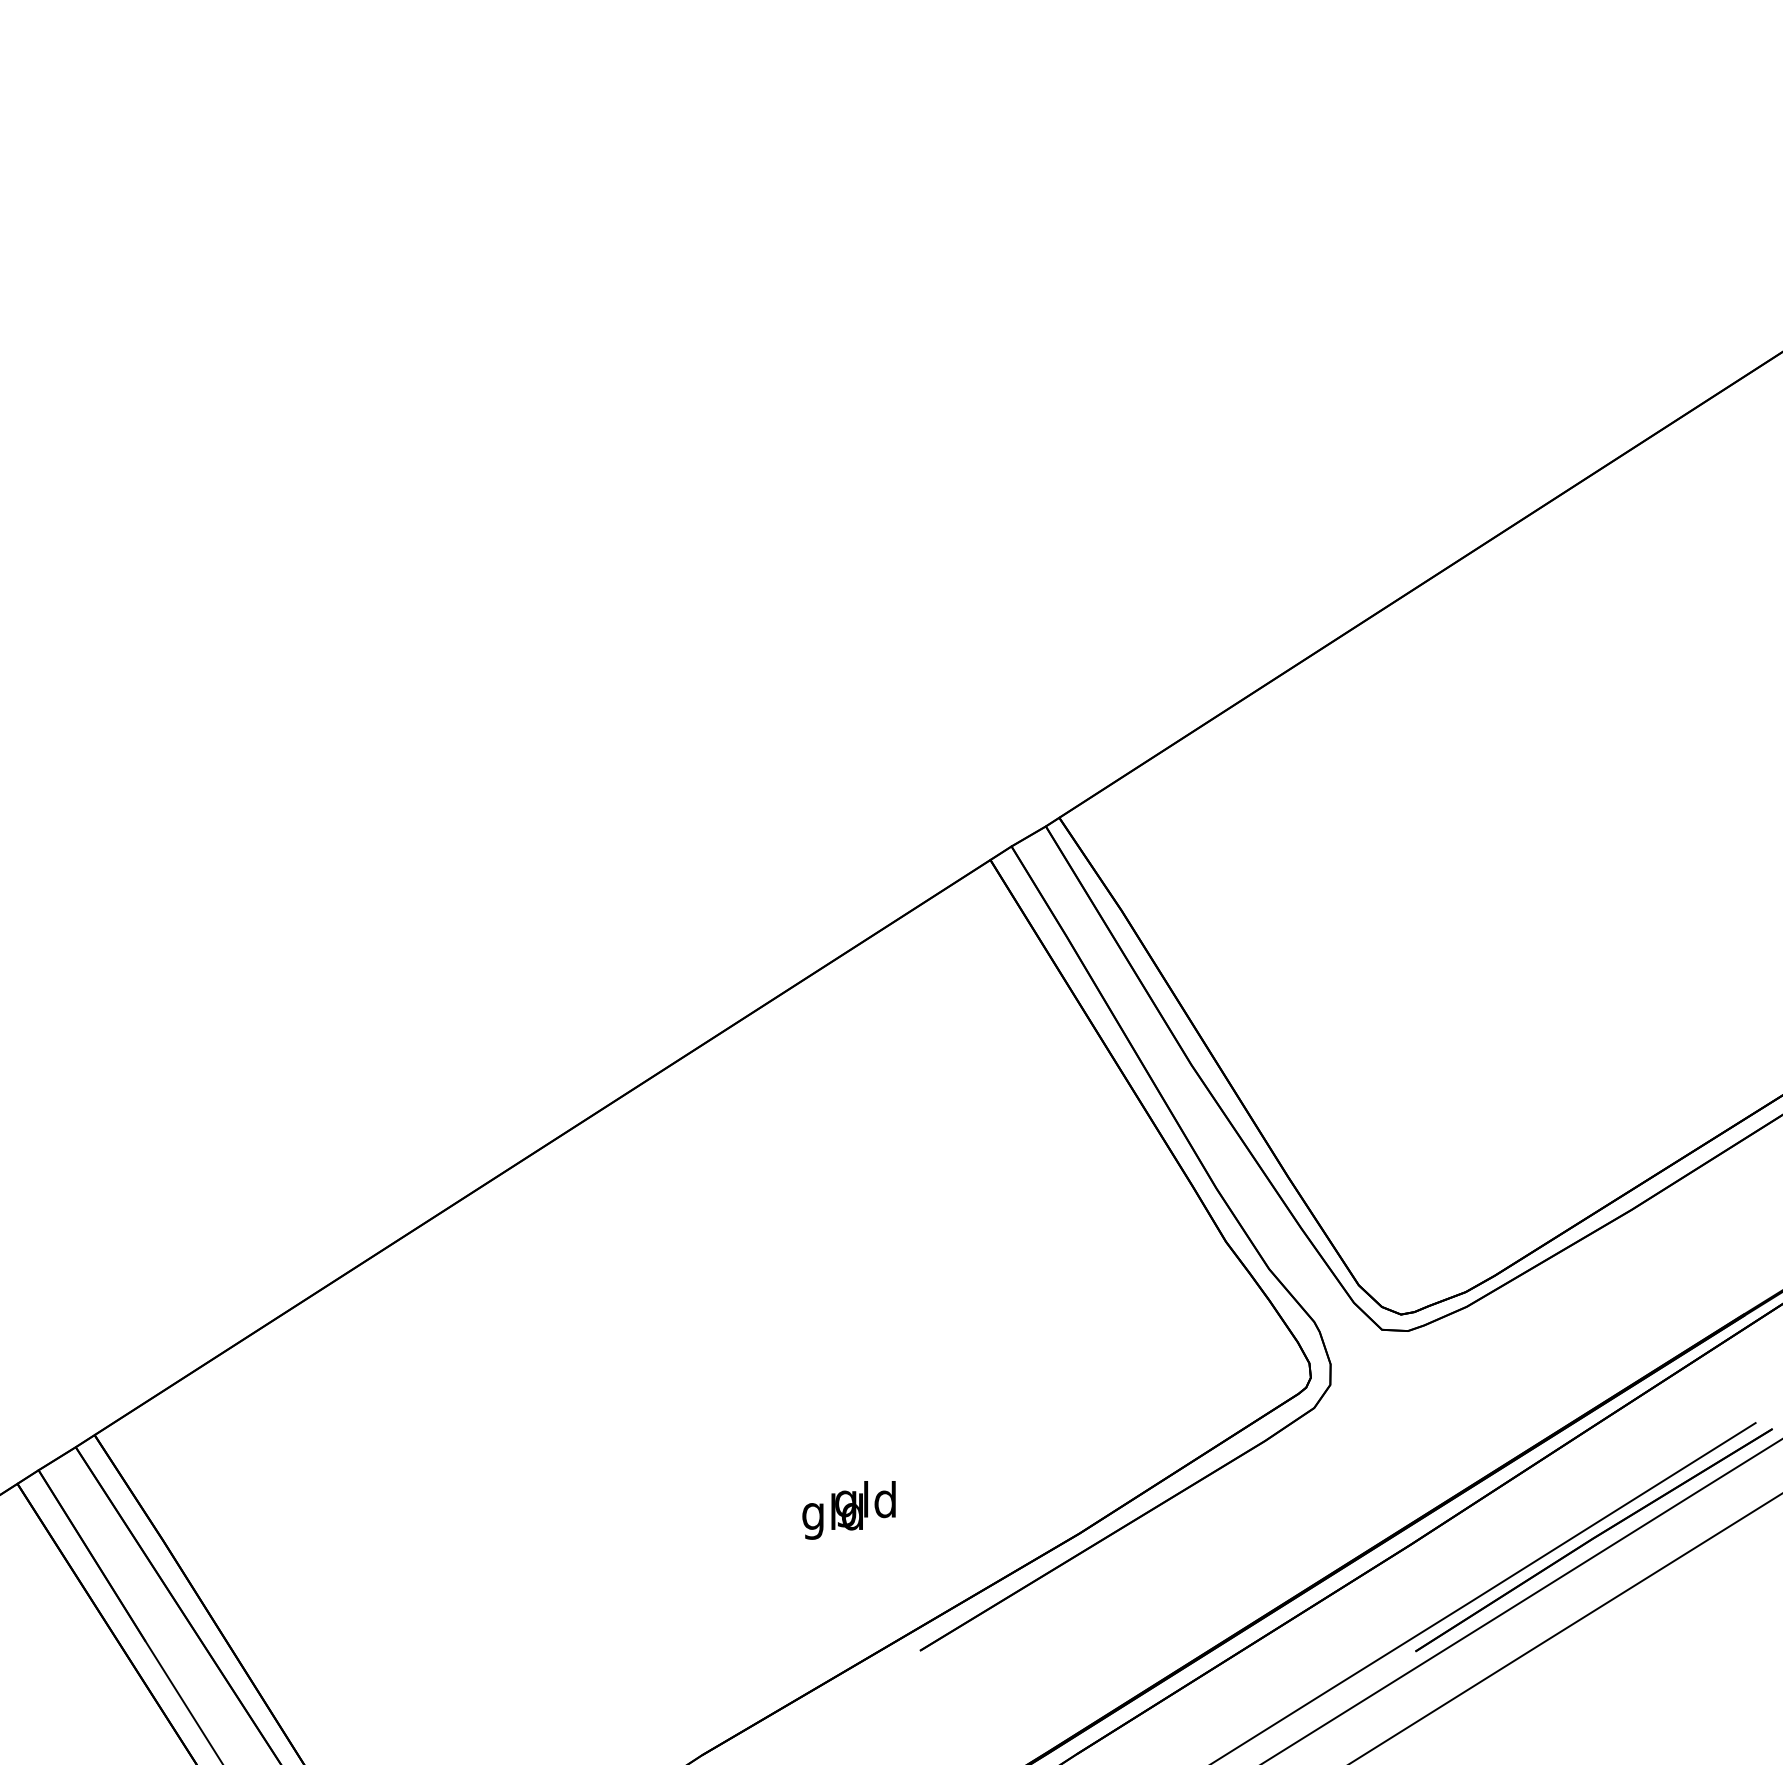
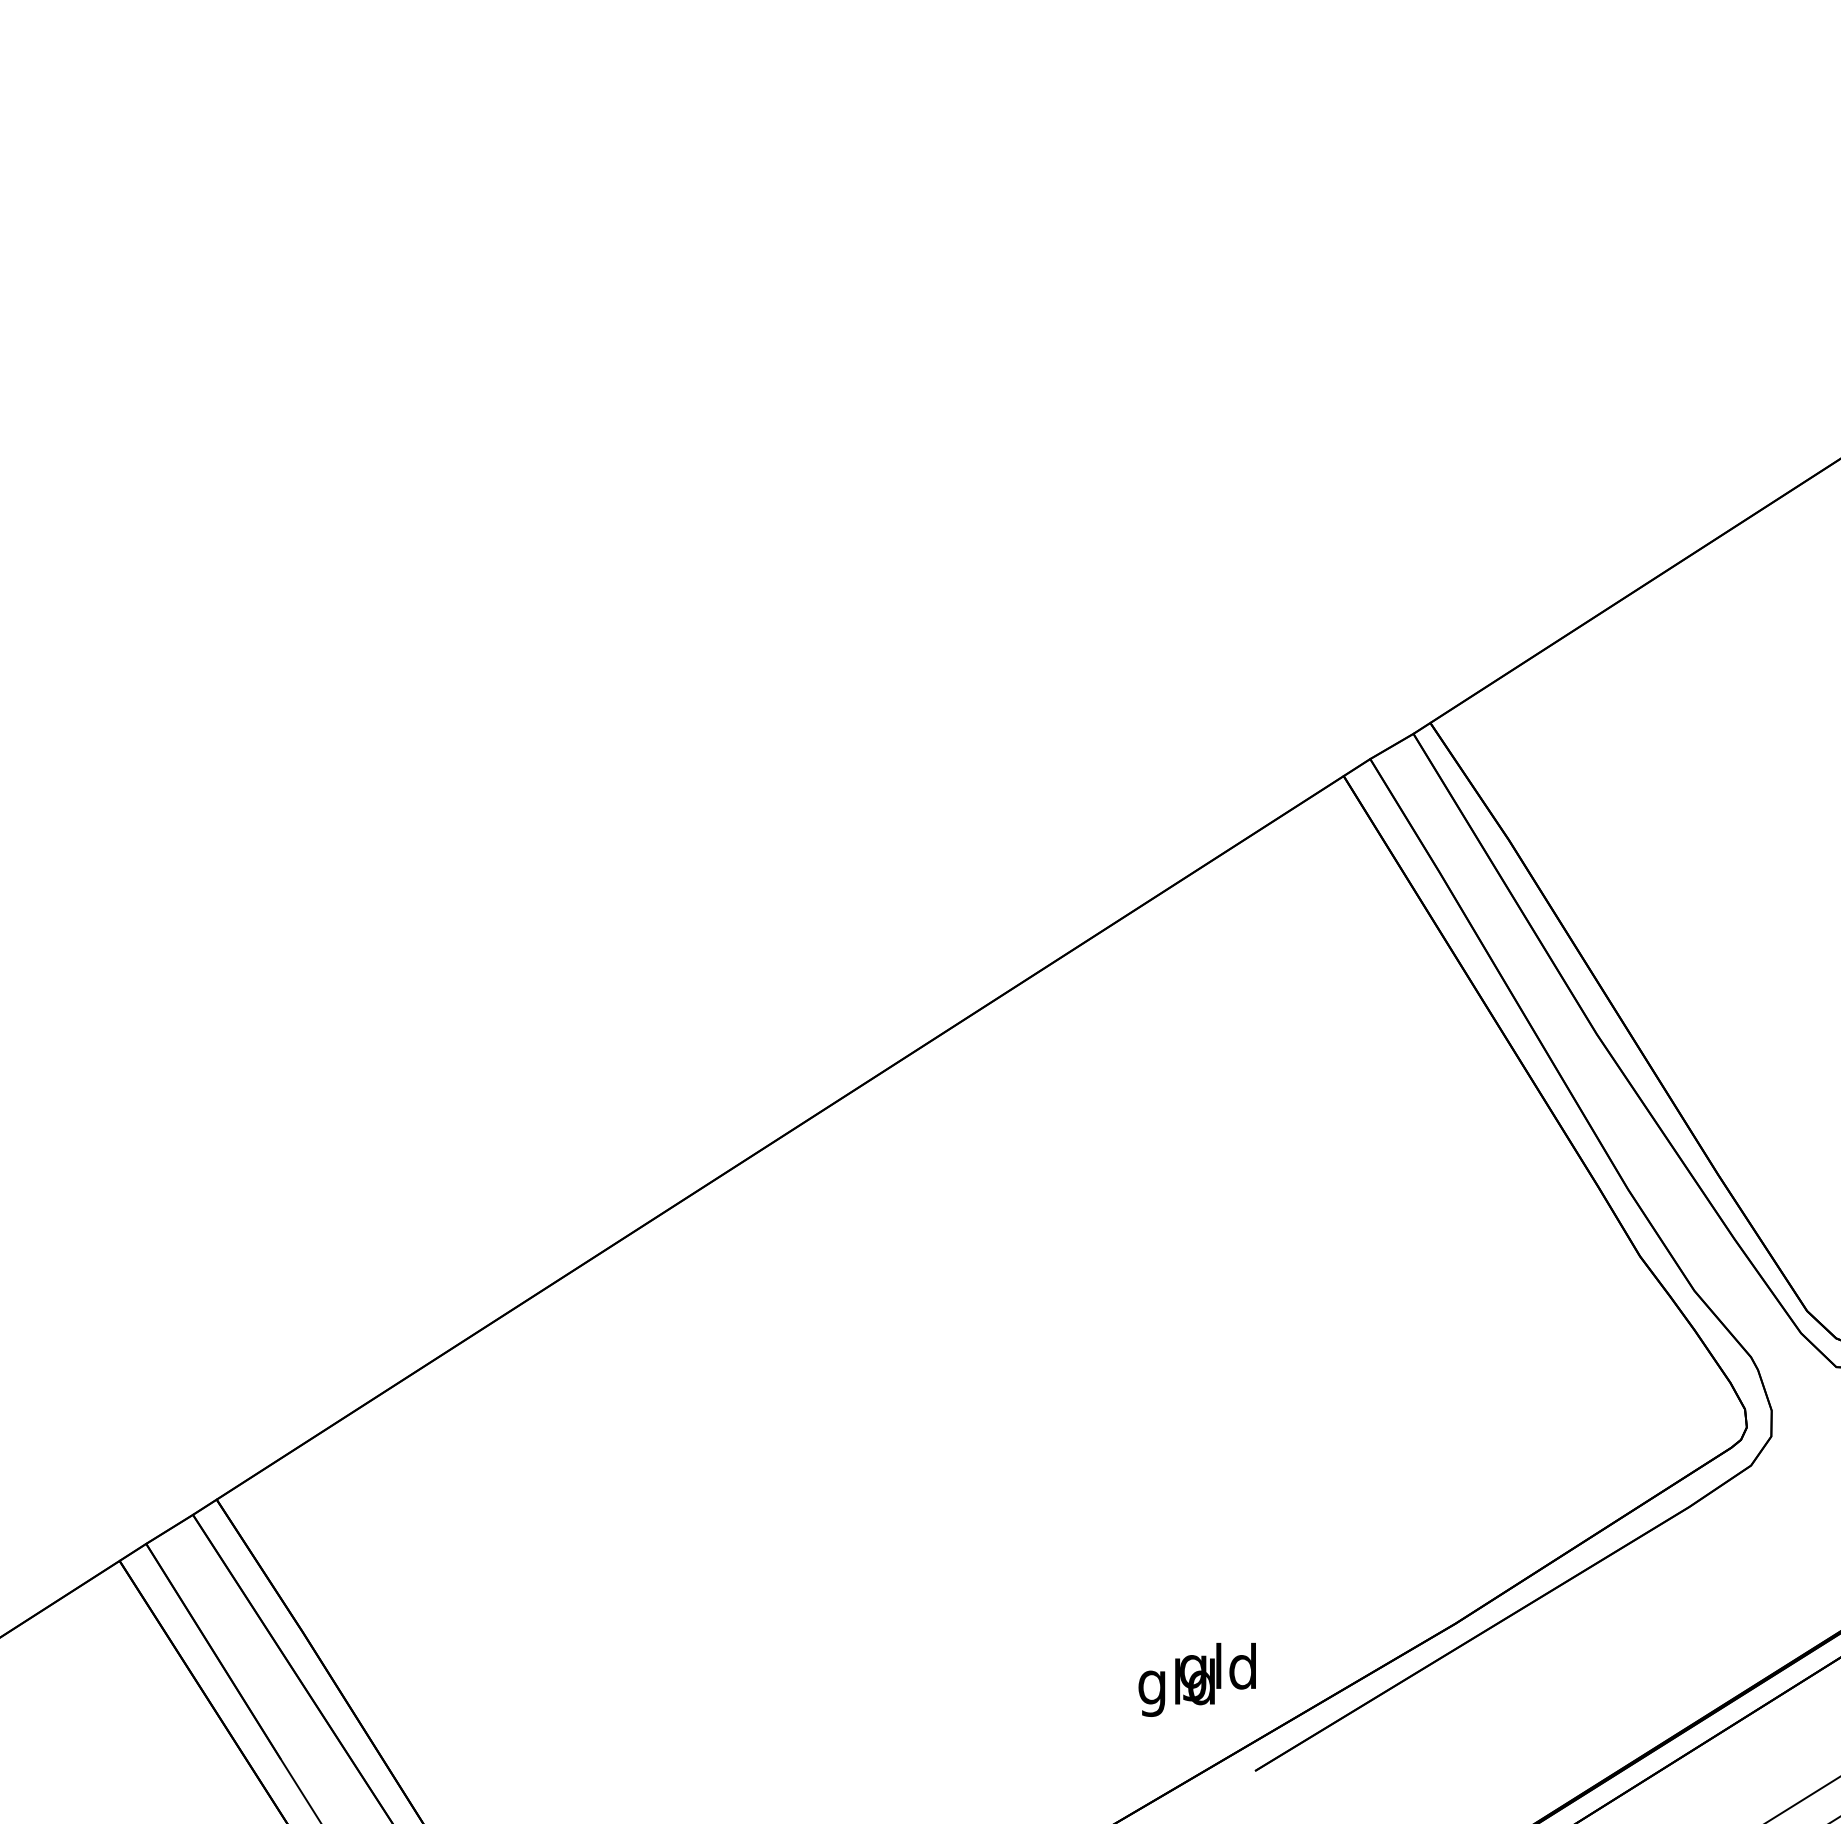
text: (848, 1510) -> (1196, 1680), moved

